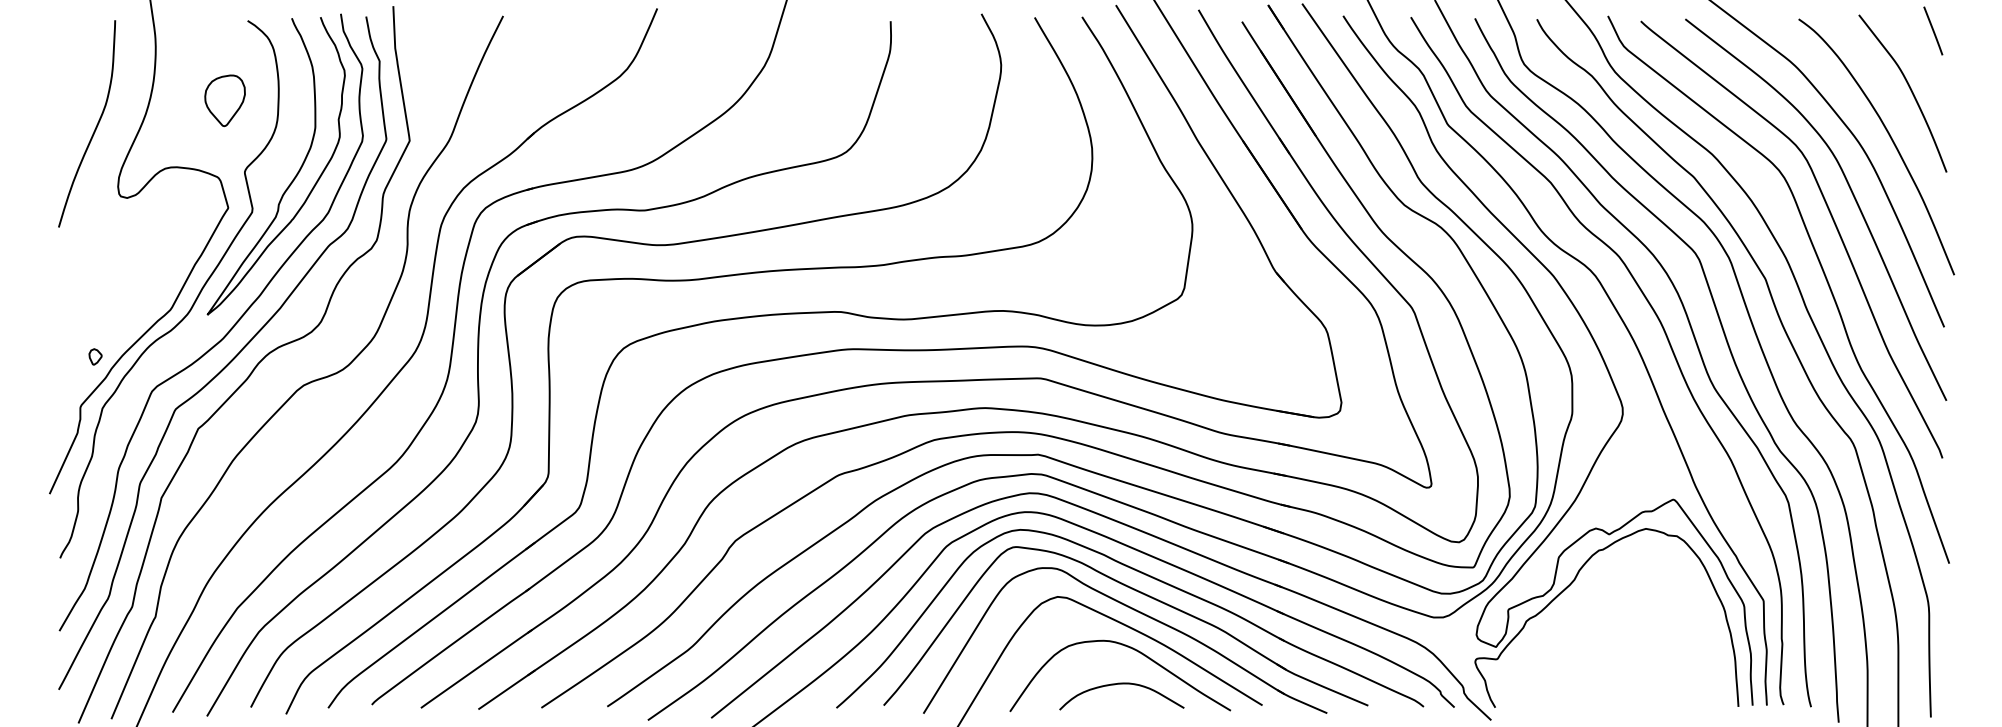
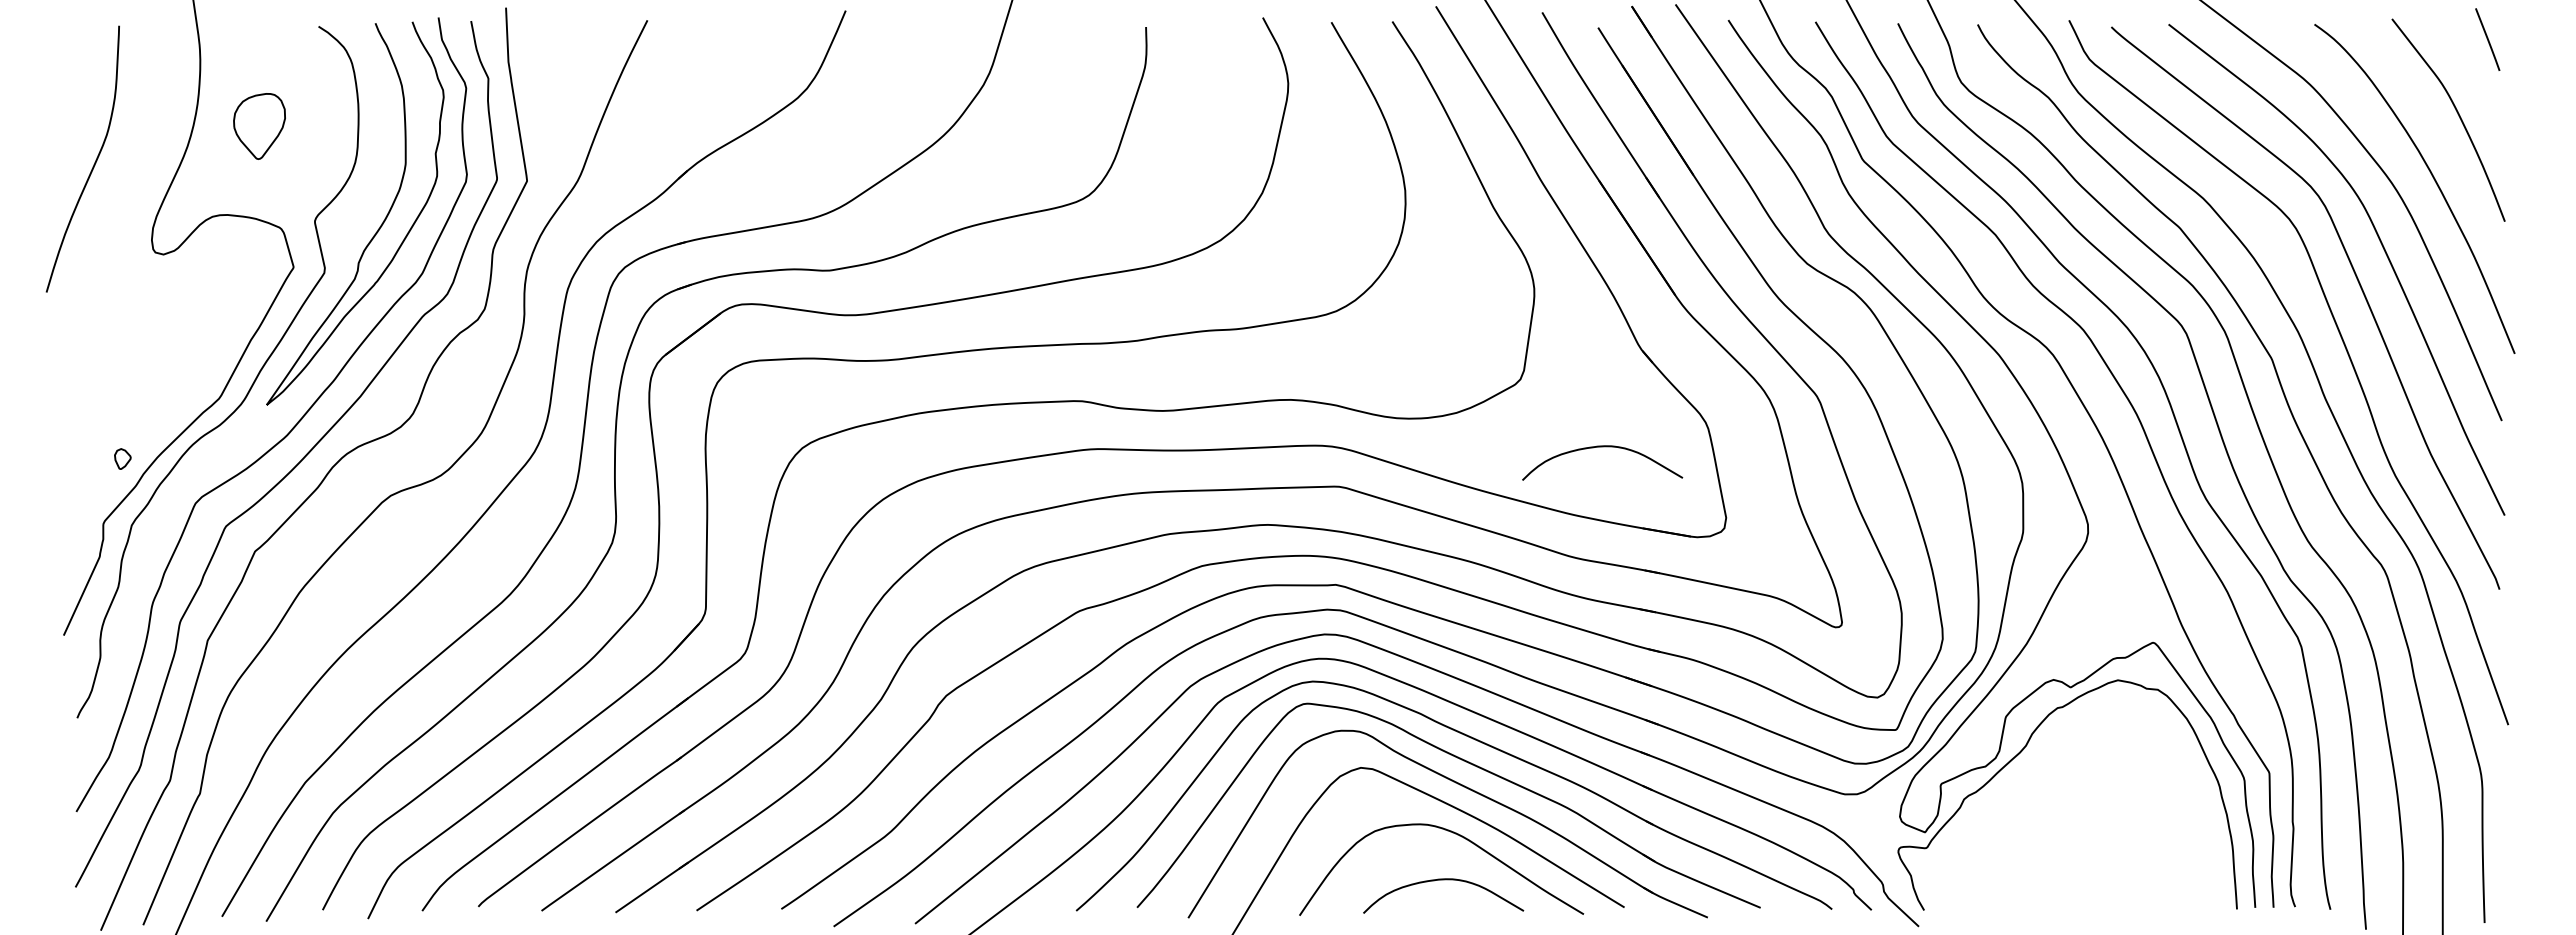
part: (225, 100) -> (259, 126), moved
curve: (95, 128) -> (93, 164), moved
curve: (1245, 347) -> (1602, 447), added

